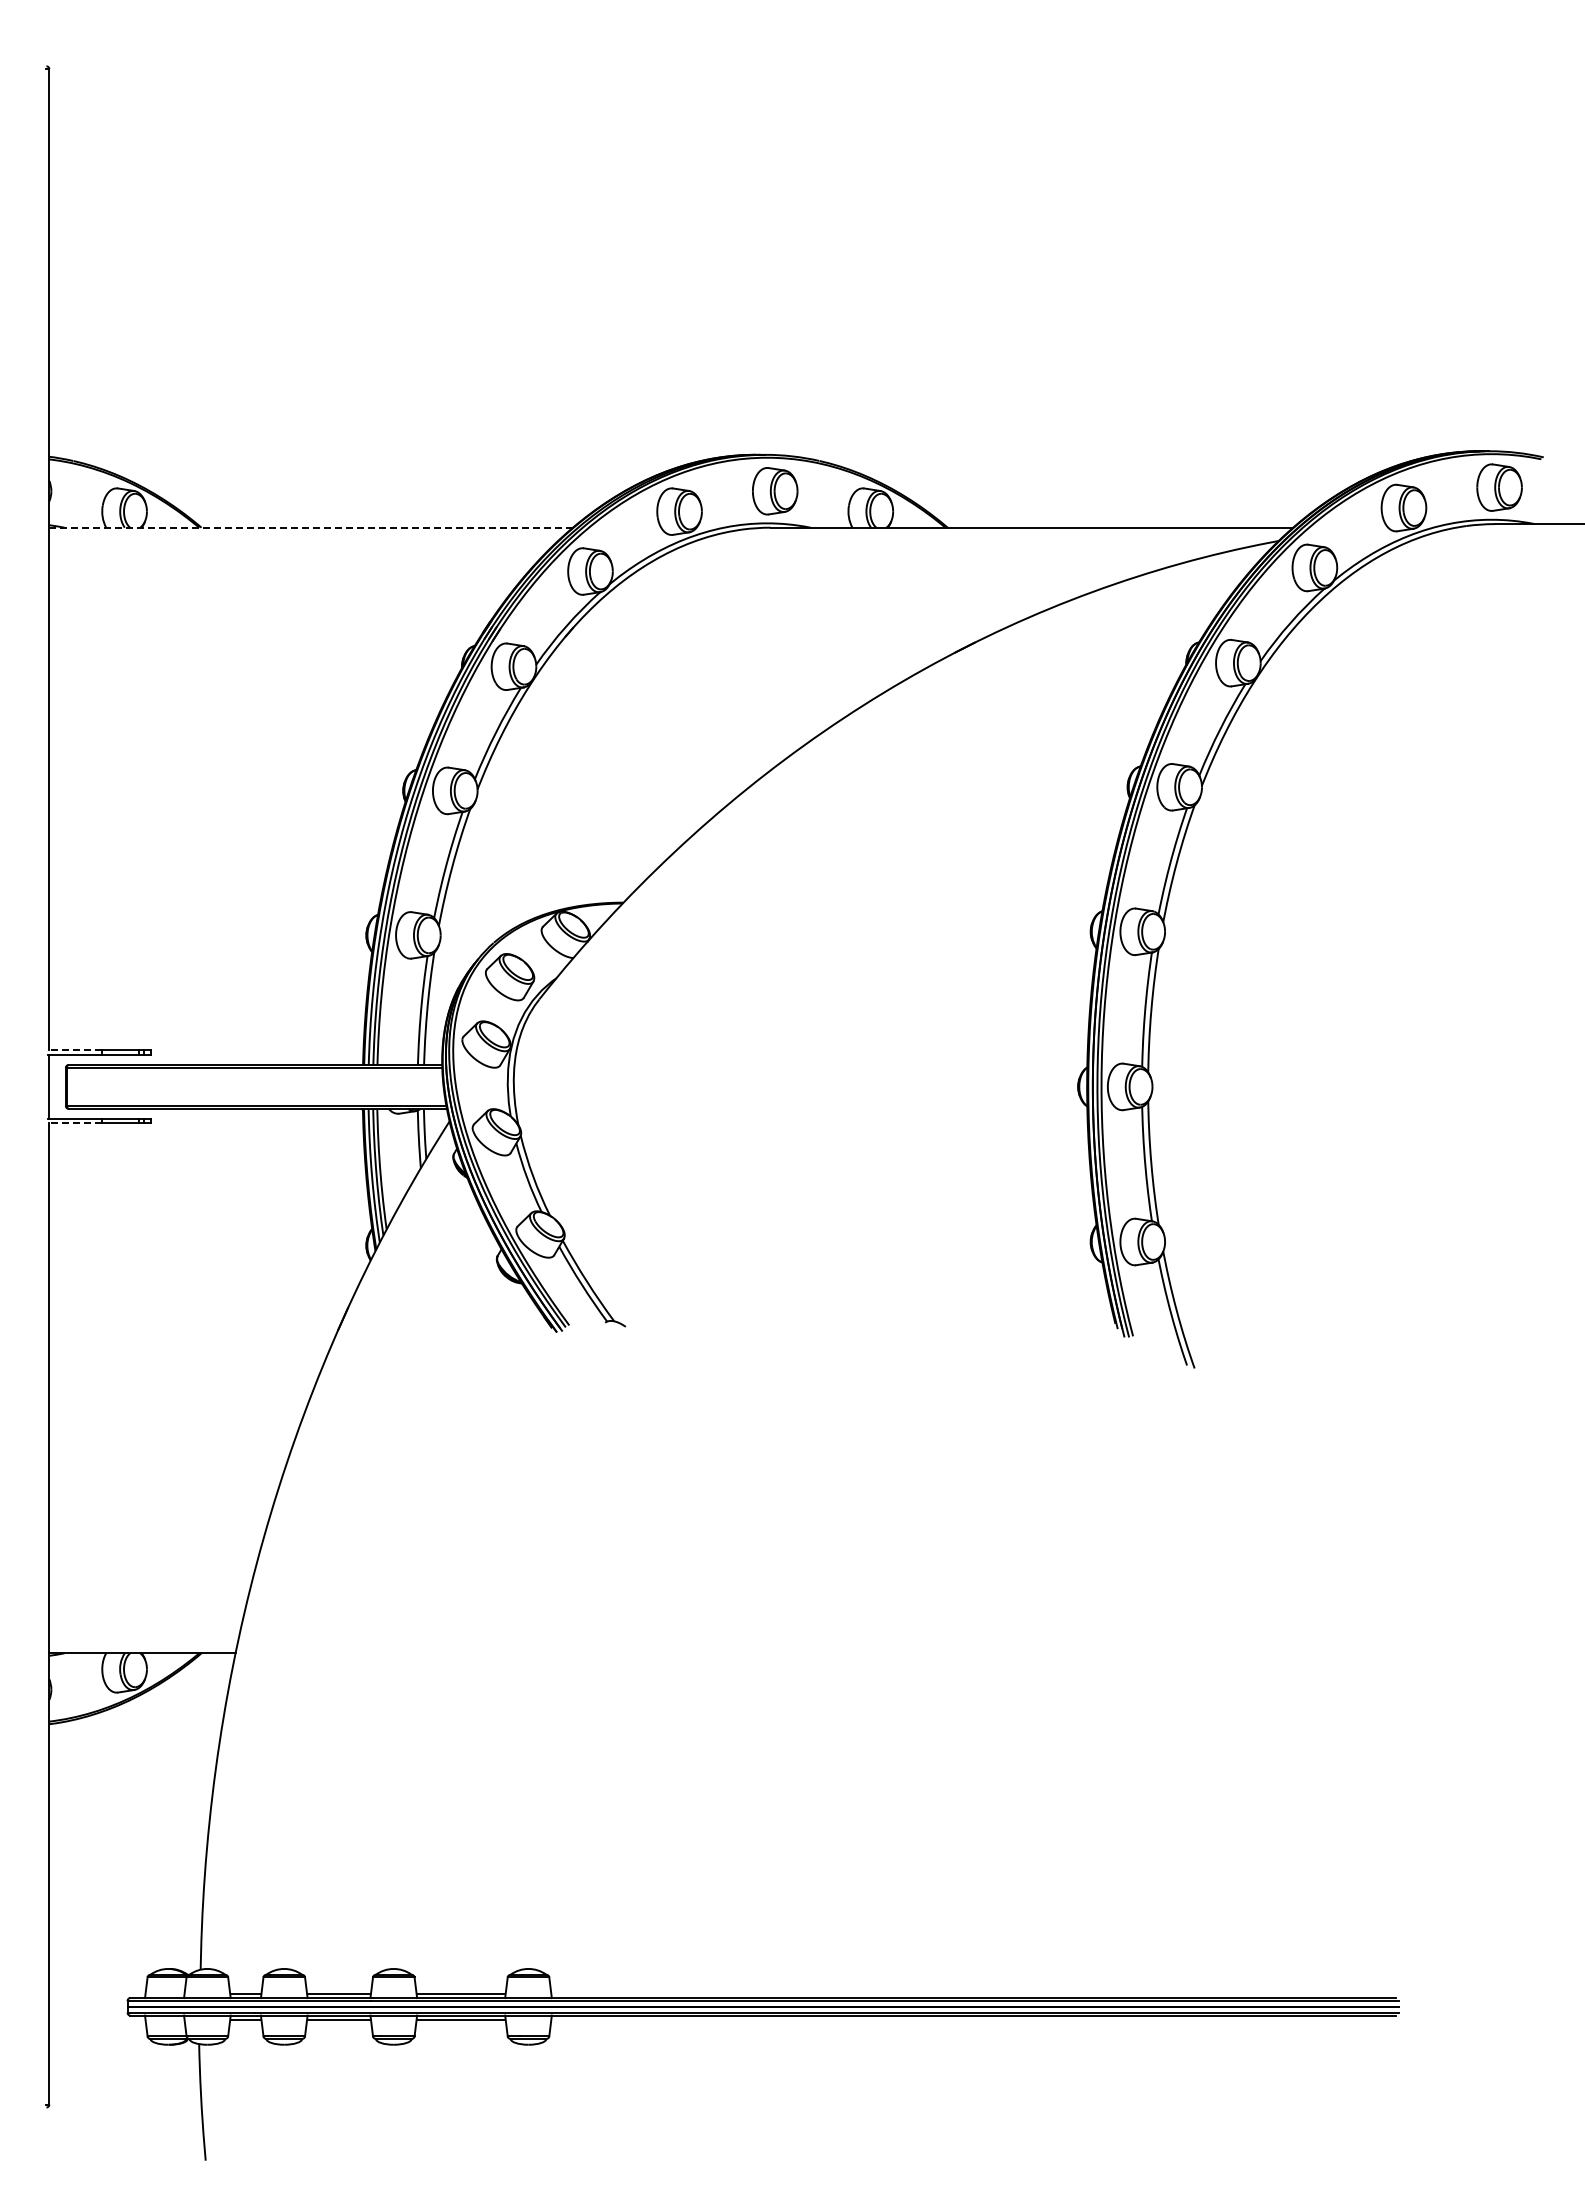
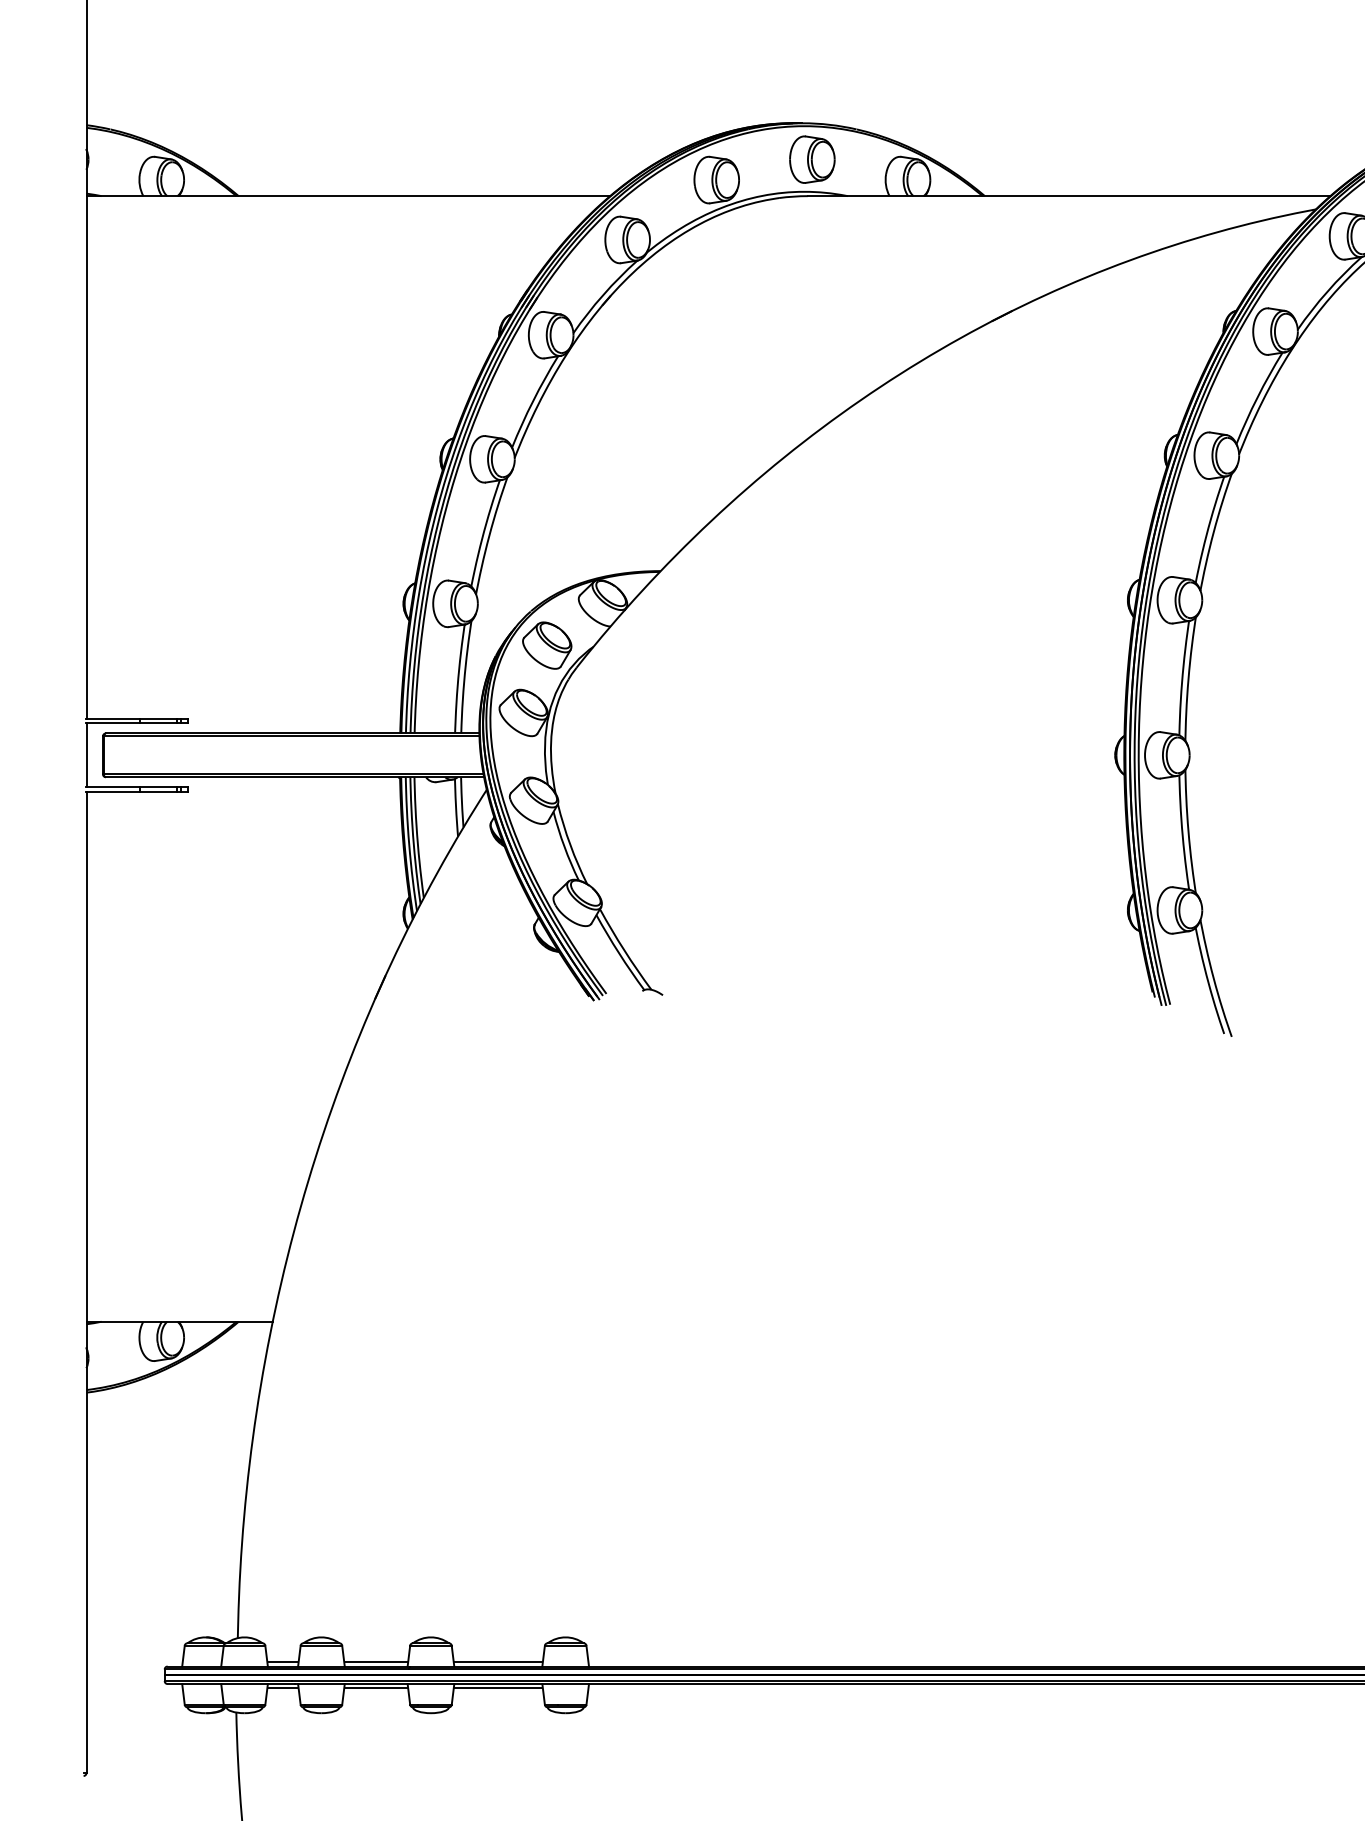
line: (311, 527) -> (348, 195), dashed -> solid
line: (75, 1050) -> (112, 718), dashed -> solid
line: (75, 1123) -> (112, 791), dashed -> solid

